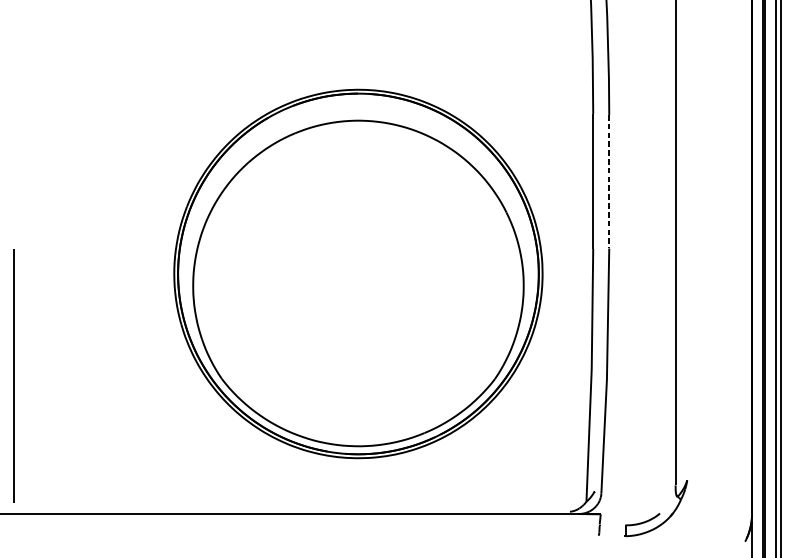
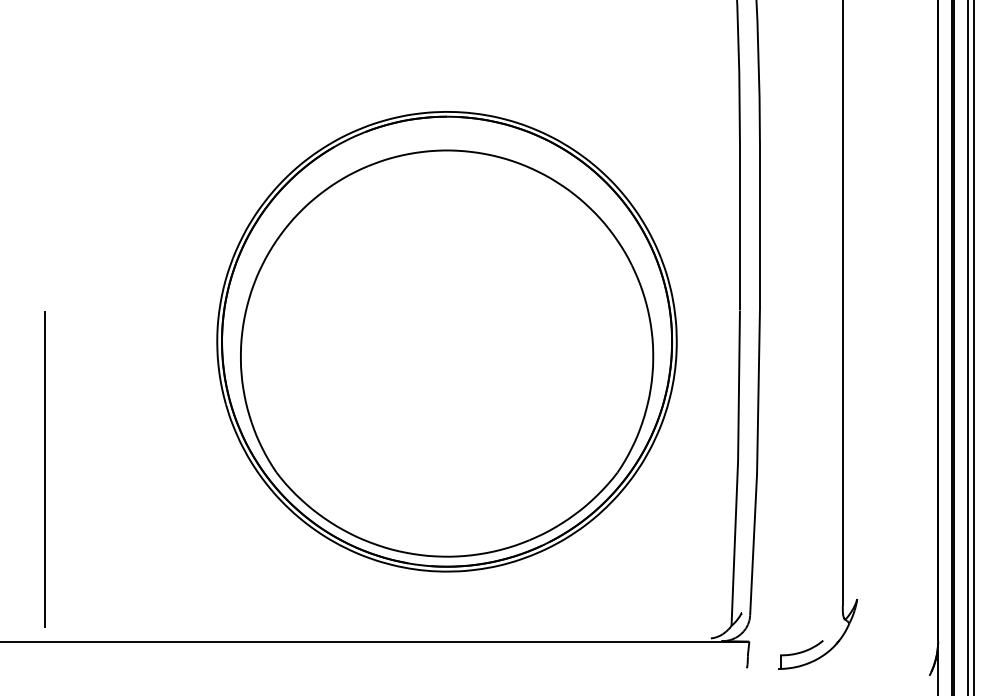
line: (608, 182) -> (759, 227), dashed -> solid
line: (13, 376) -> (44, 469), moved

